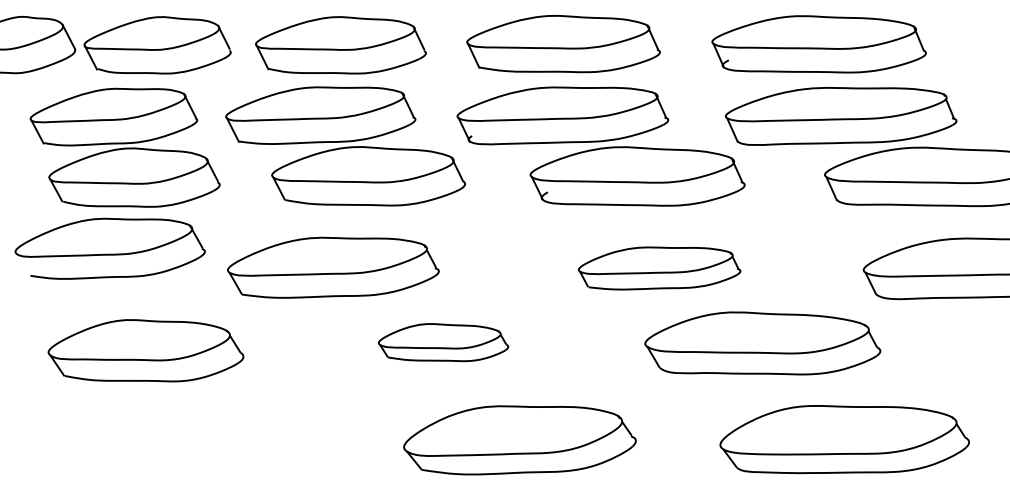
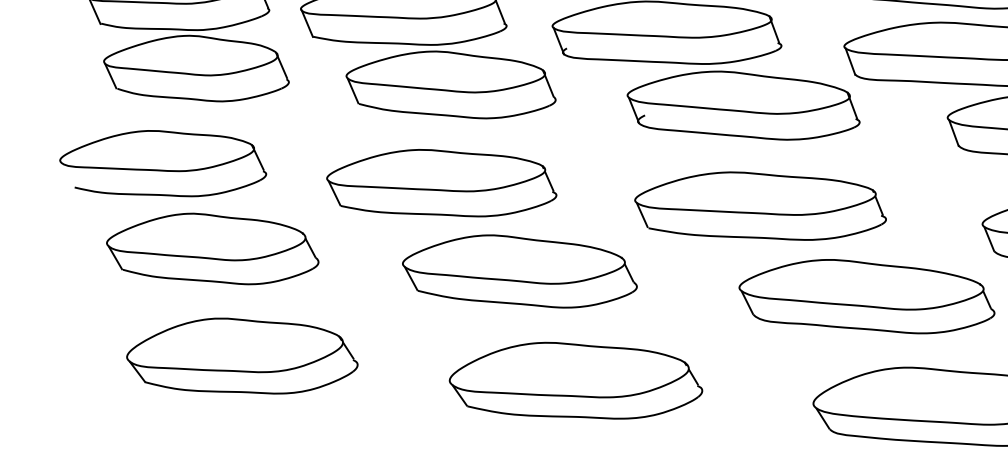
part: (109, 248) -> (162, 163), moved
part: (333, 267) -> (442, 183), moved
part: (659, 268) -> (760, 206), size x1.43
part: (443, 342) -> (520, 270), size x1.67
part: (145, 350) -> (212, 248), moved
part: (194, 438) -> (242, 356), added
part: (519, 440) -> (575, 381), moved

